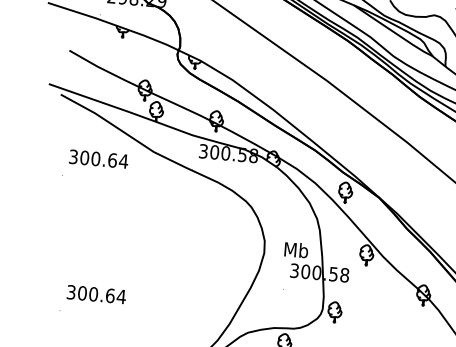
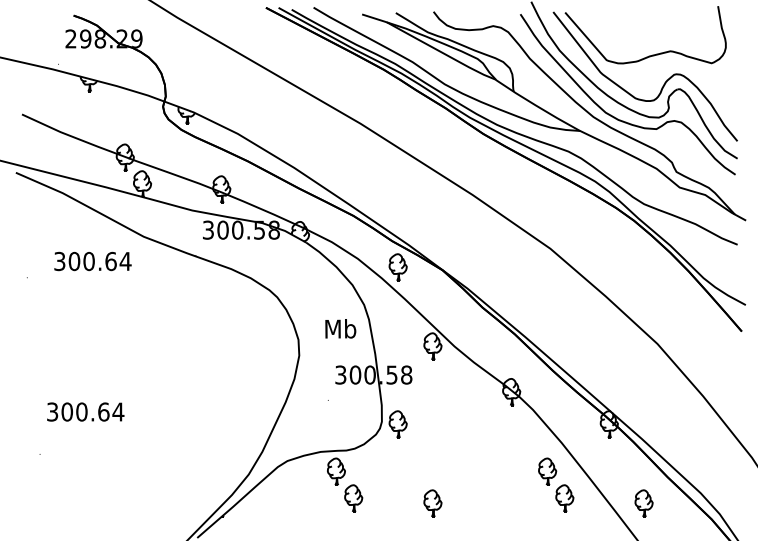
text: (98, 159) -> (92, 261), moved
text: (296, 249) -> (340, 328), moved
text: (96, 294) -> (85, 411), moved

